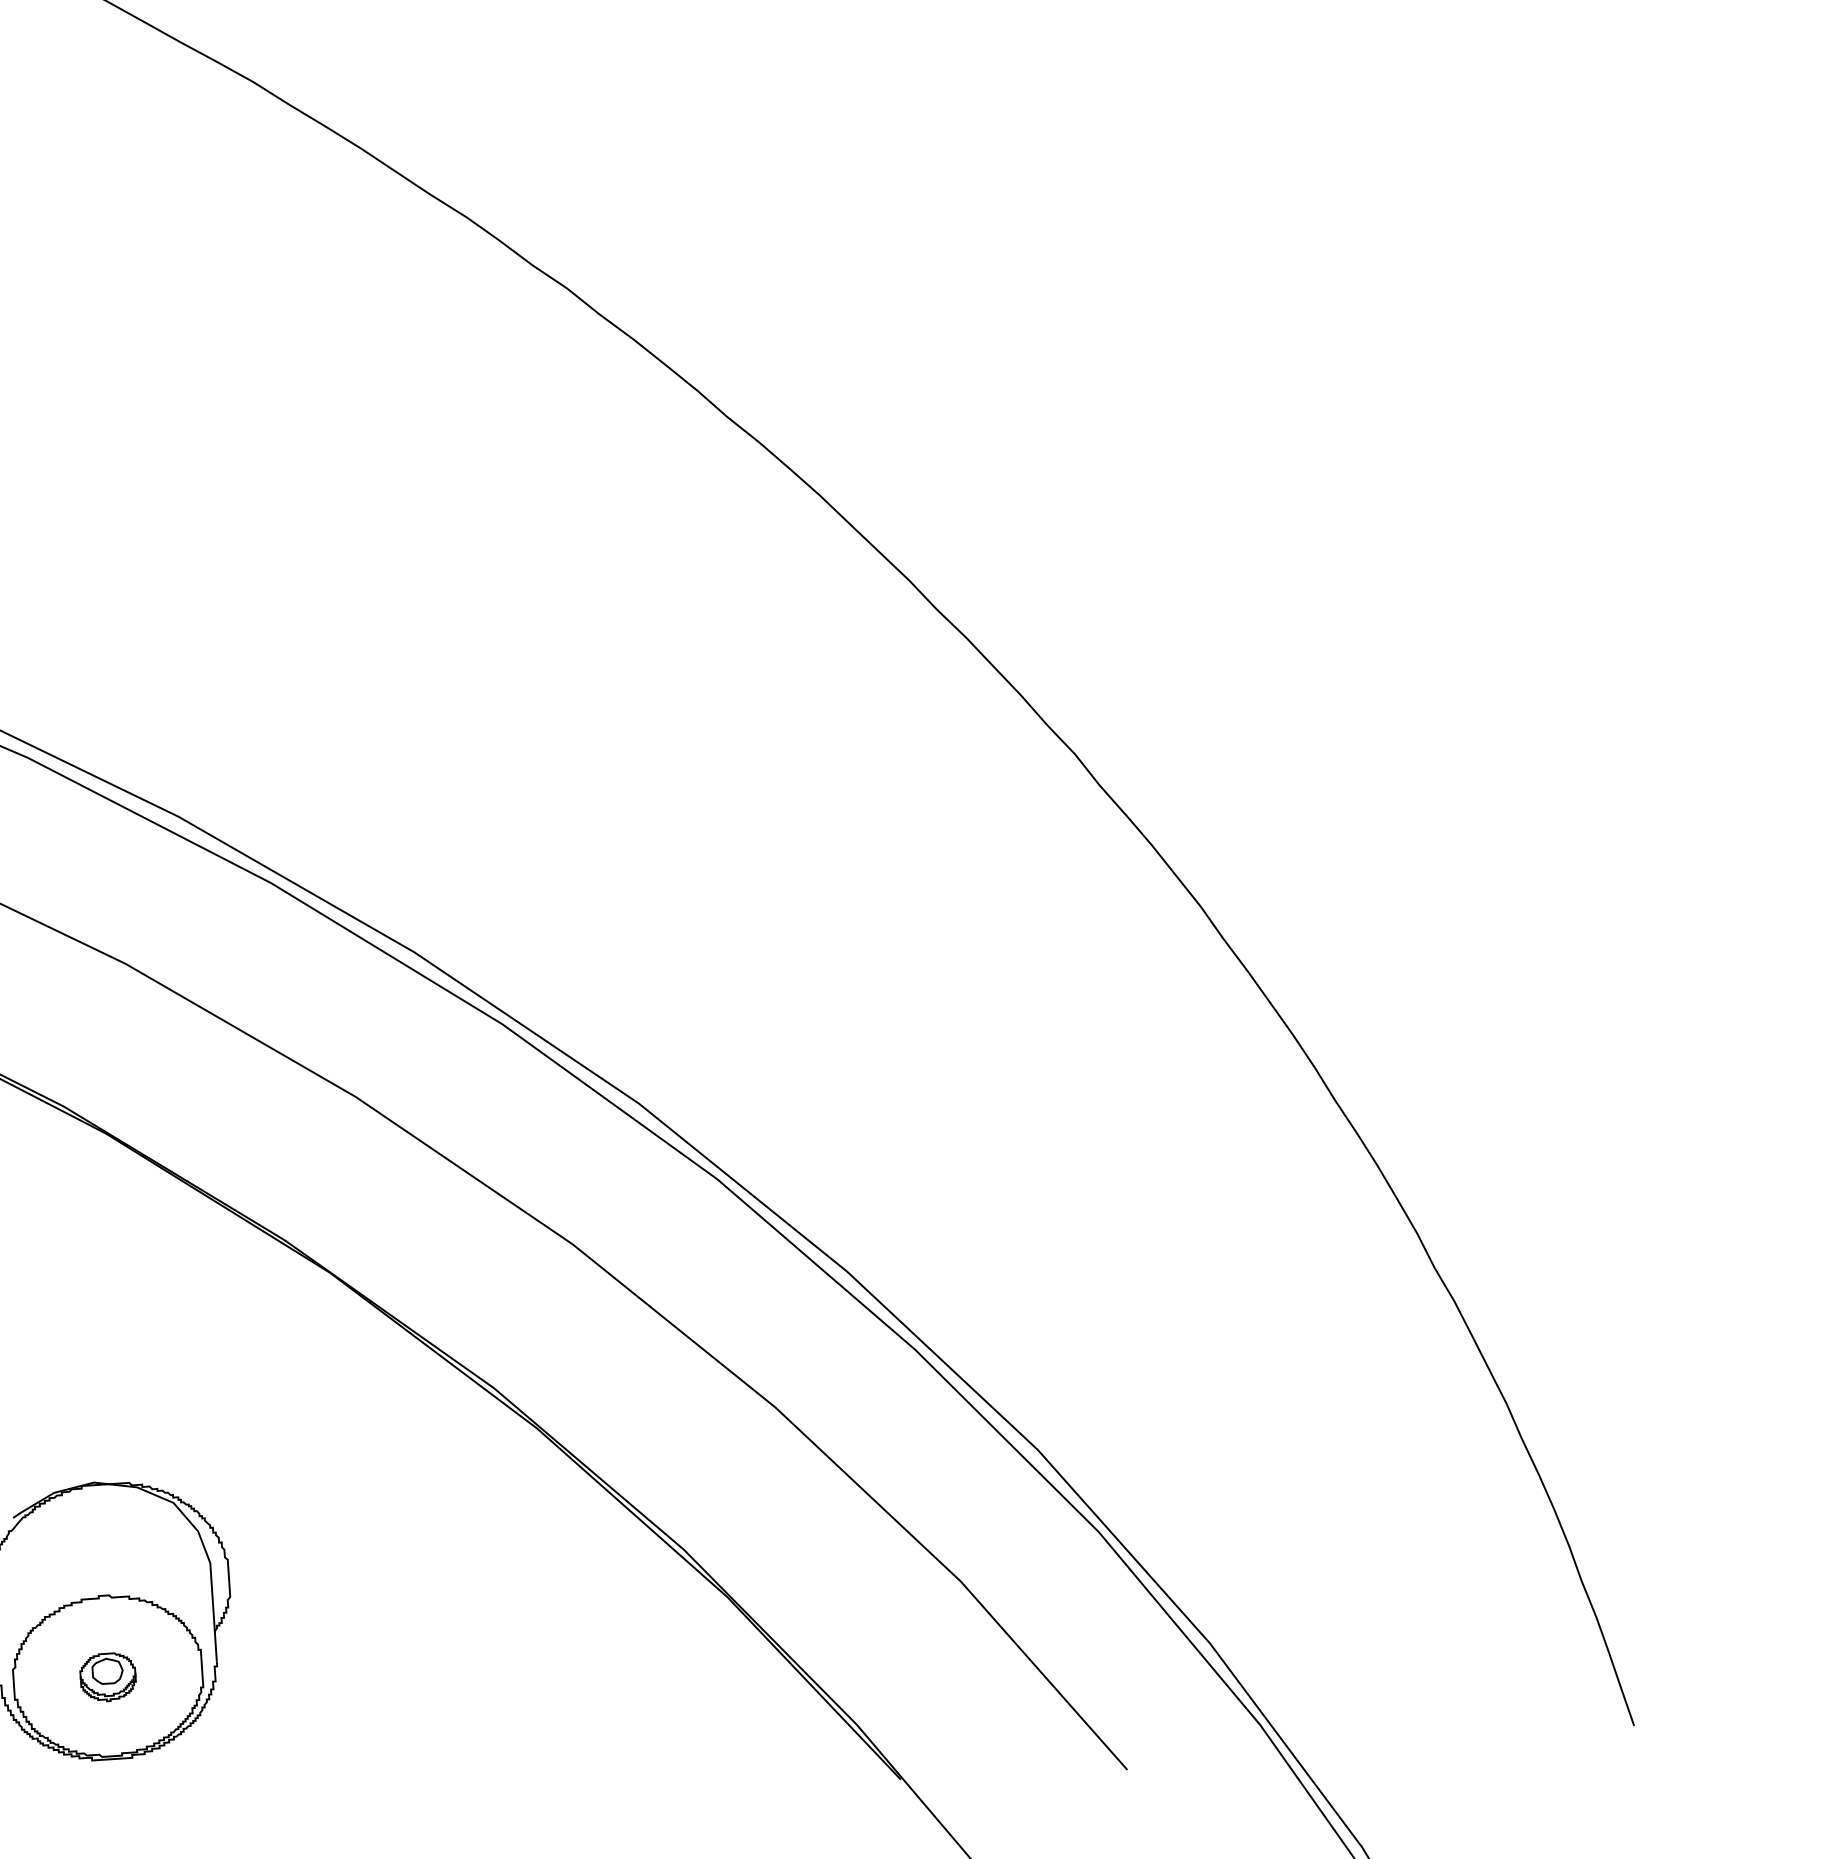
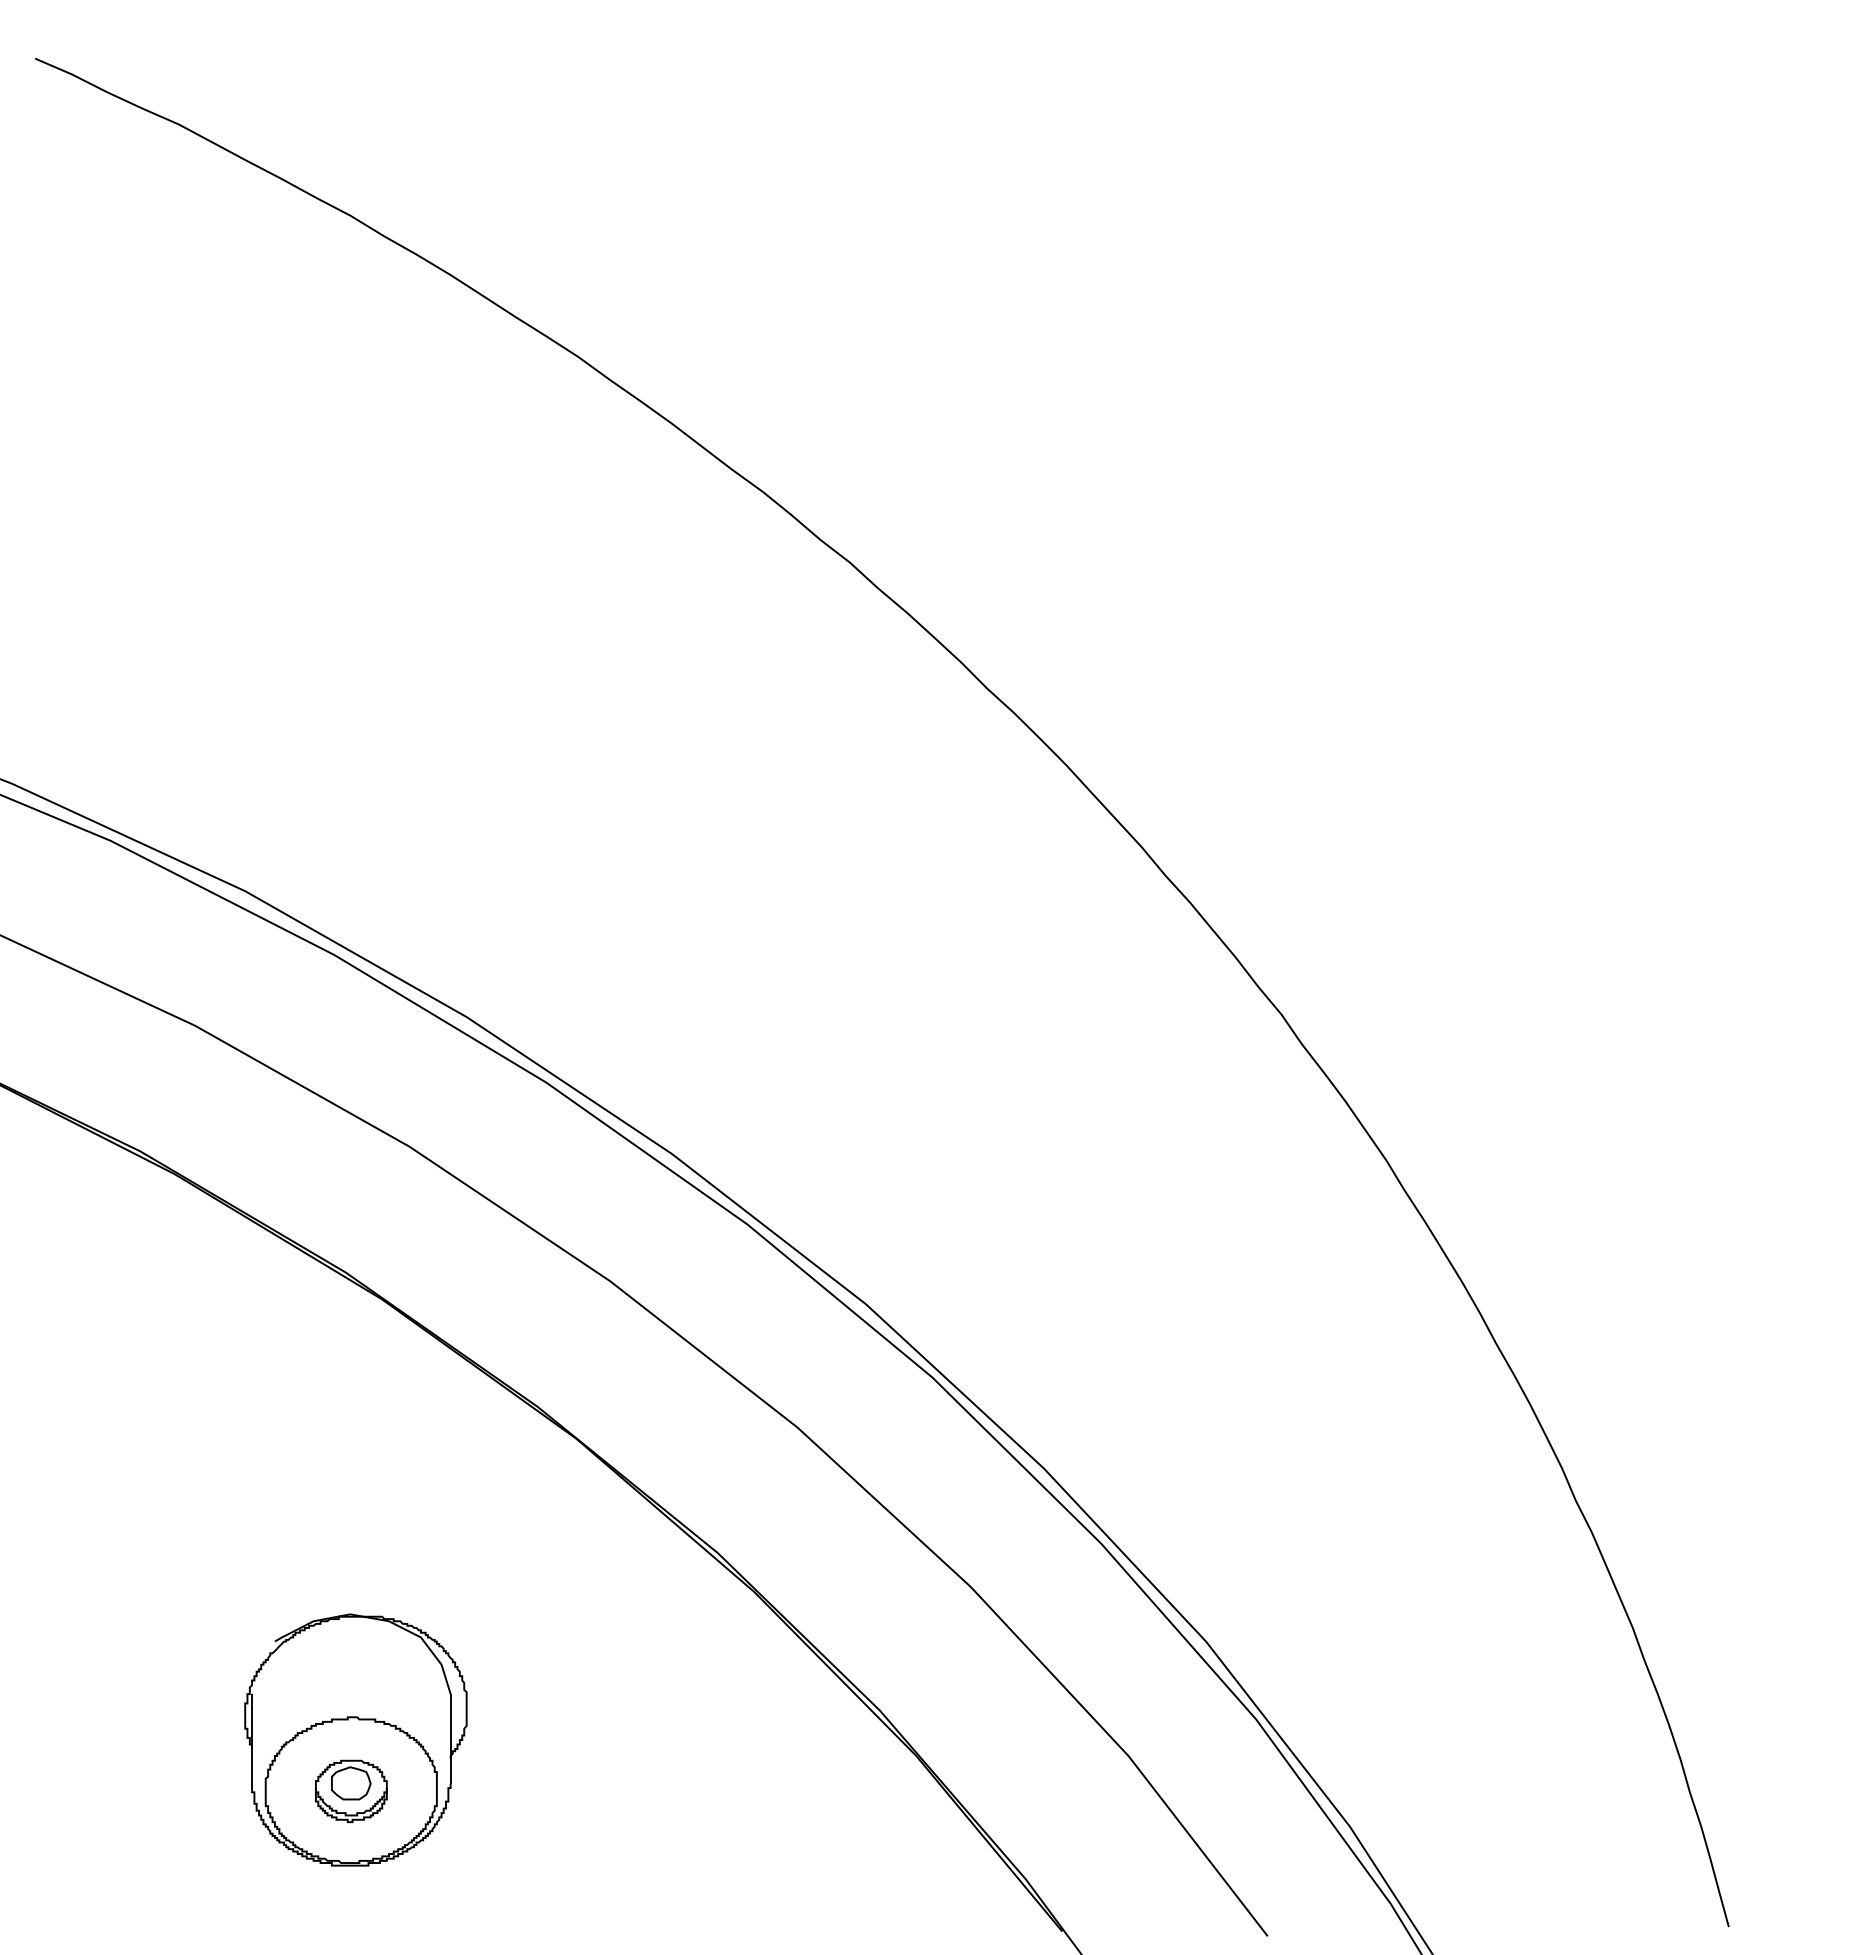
part: (108, 1677) -> (351, 1791), size x1.43

